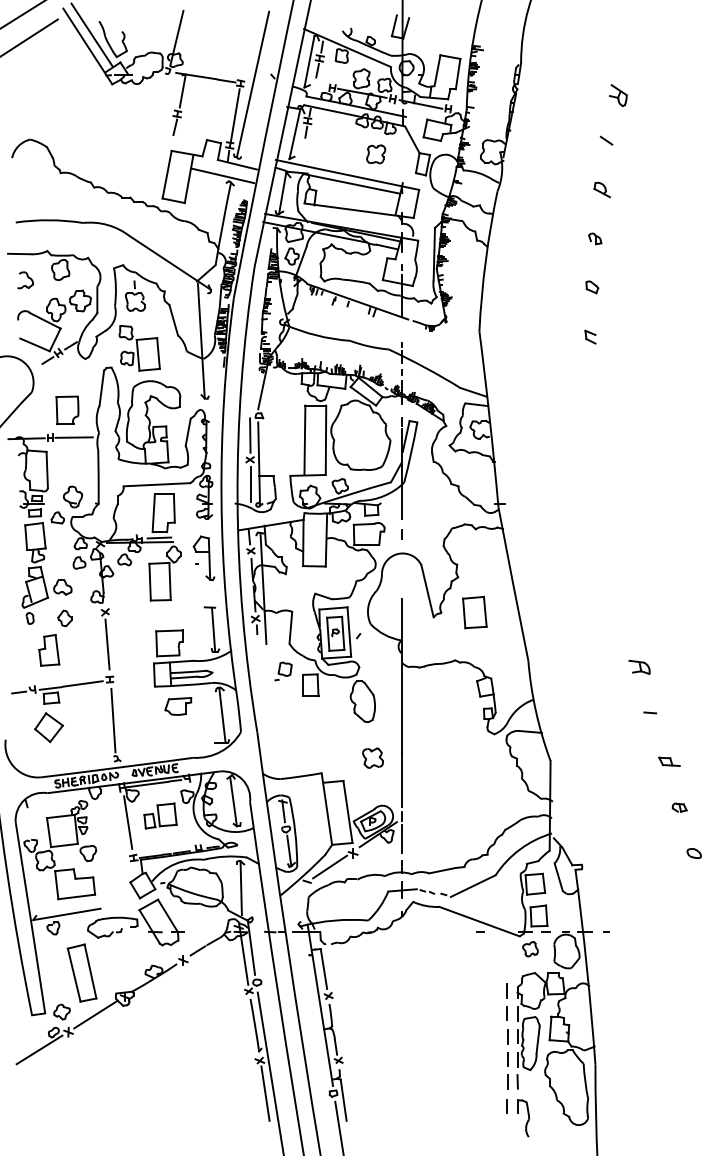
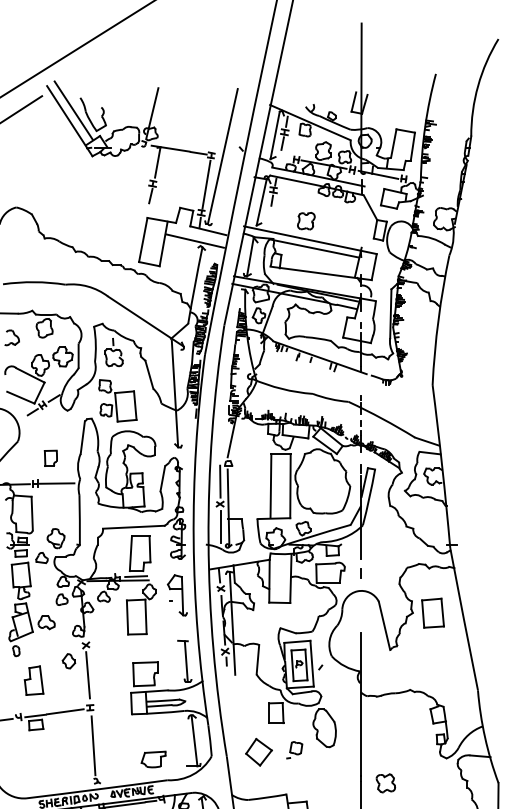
part: (376, 154) -> (306, 221), moved
part: (67, 410) -> (50, 458), size x0.6
part: (474, 612) -> (432, 613), moved
part: (64, 617) -> (68, 660), moved
part: (283, 671) -> (294, 750), moved
part: (178, 706) -> (153, 759), moved
part: (49, 727) -> (259, 752), moved
part: (372, 757) -> (385, 782), moved

